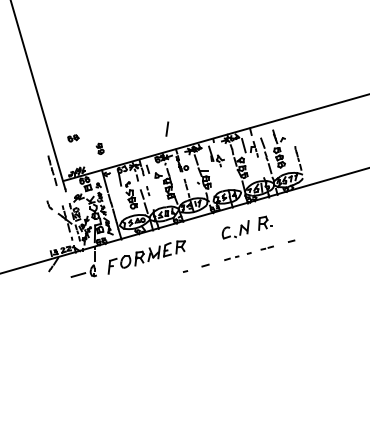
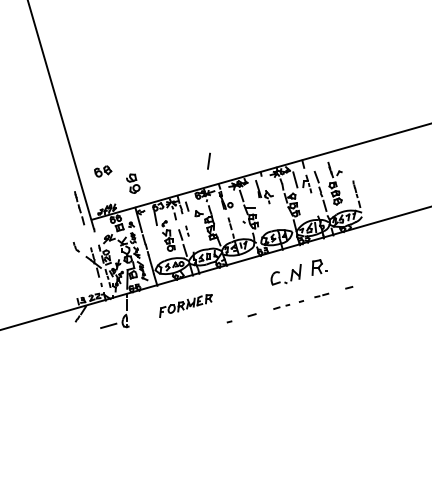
part: (72, 138) -> (102, 171), size x1.4
part: (100, 148) -> (133, 183), size x1.6
part: (146, 256) -> (185, 305), size x0.6

